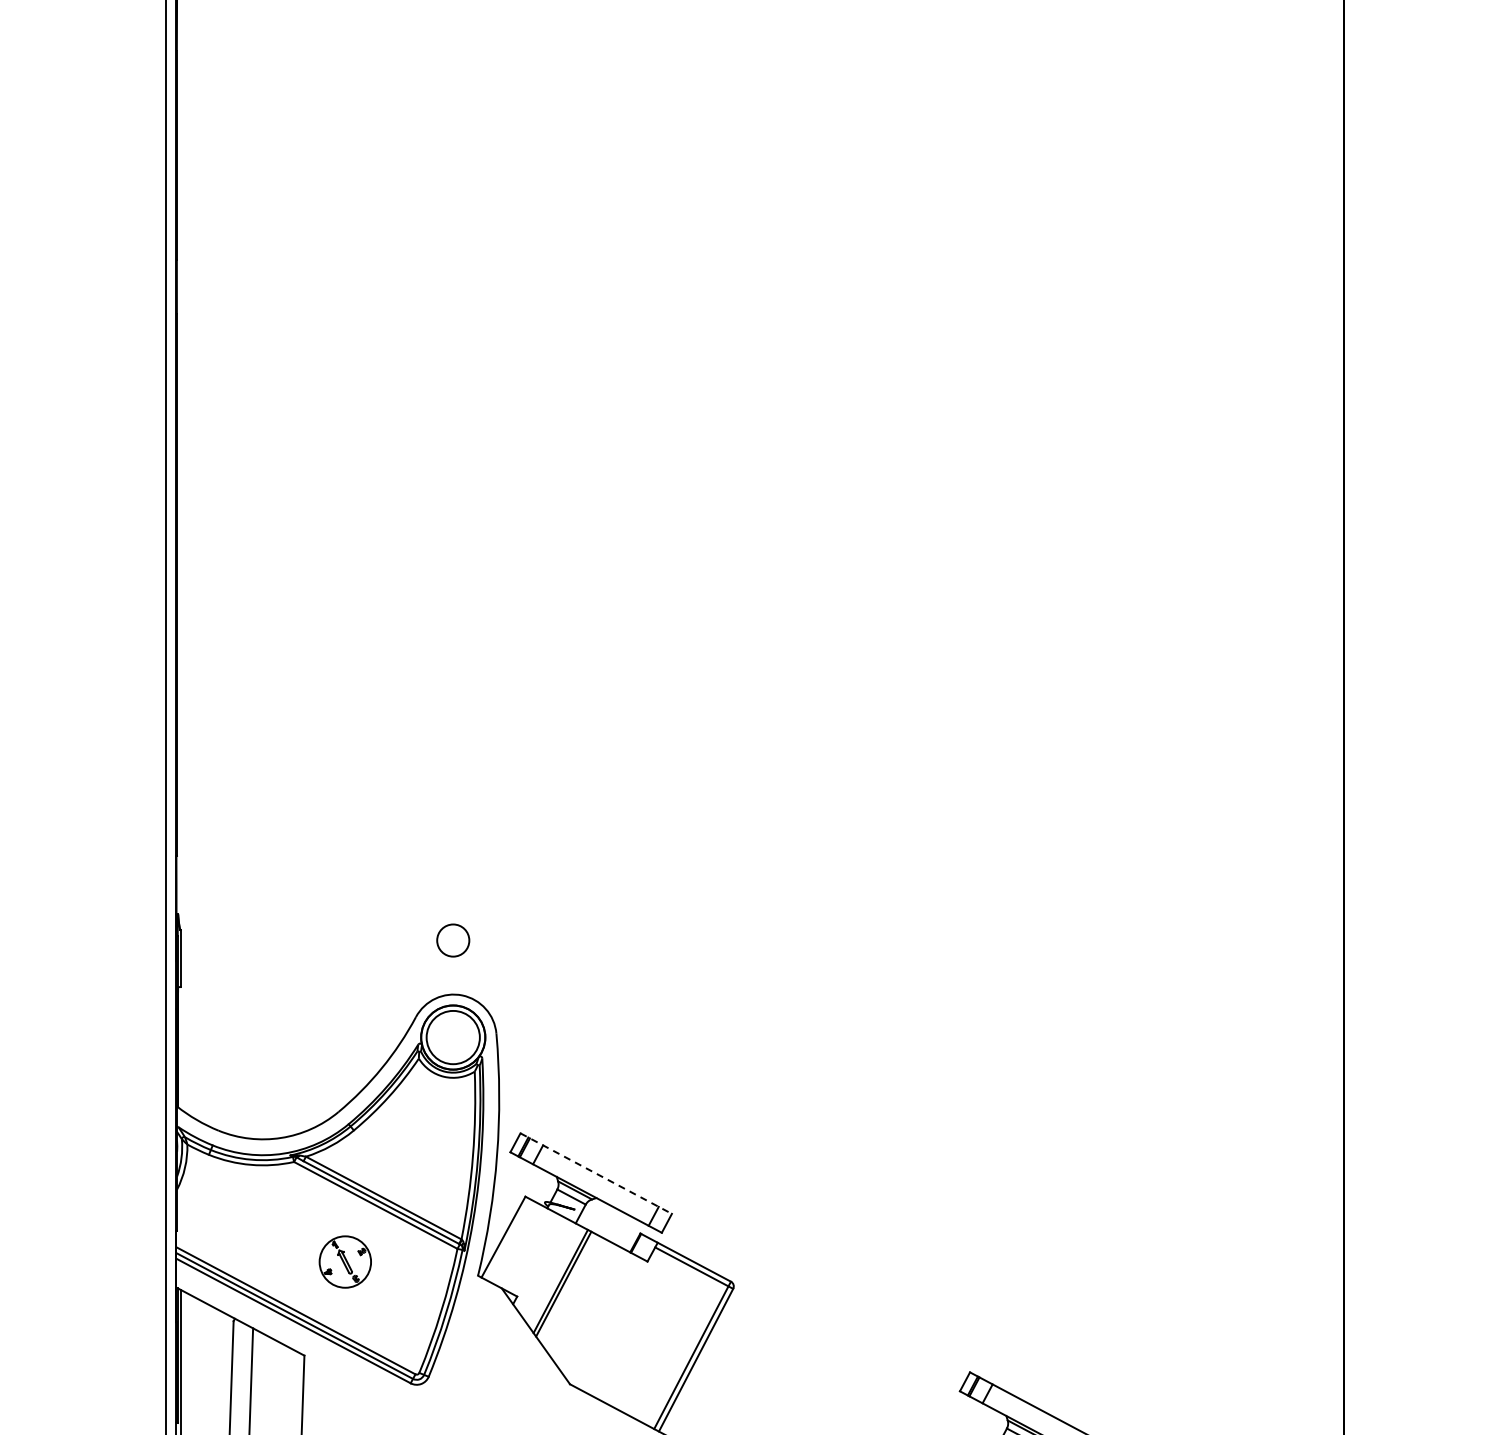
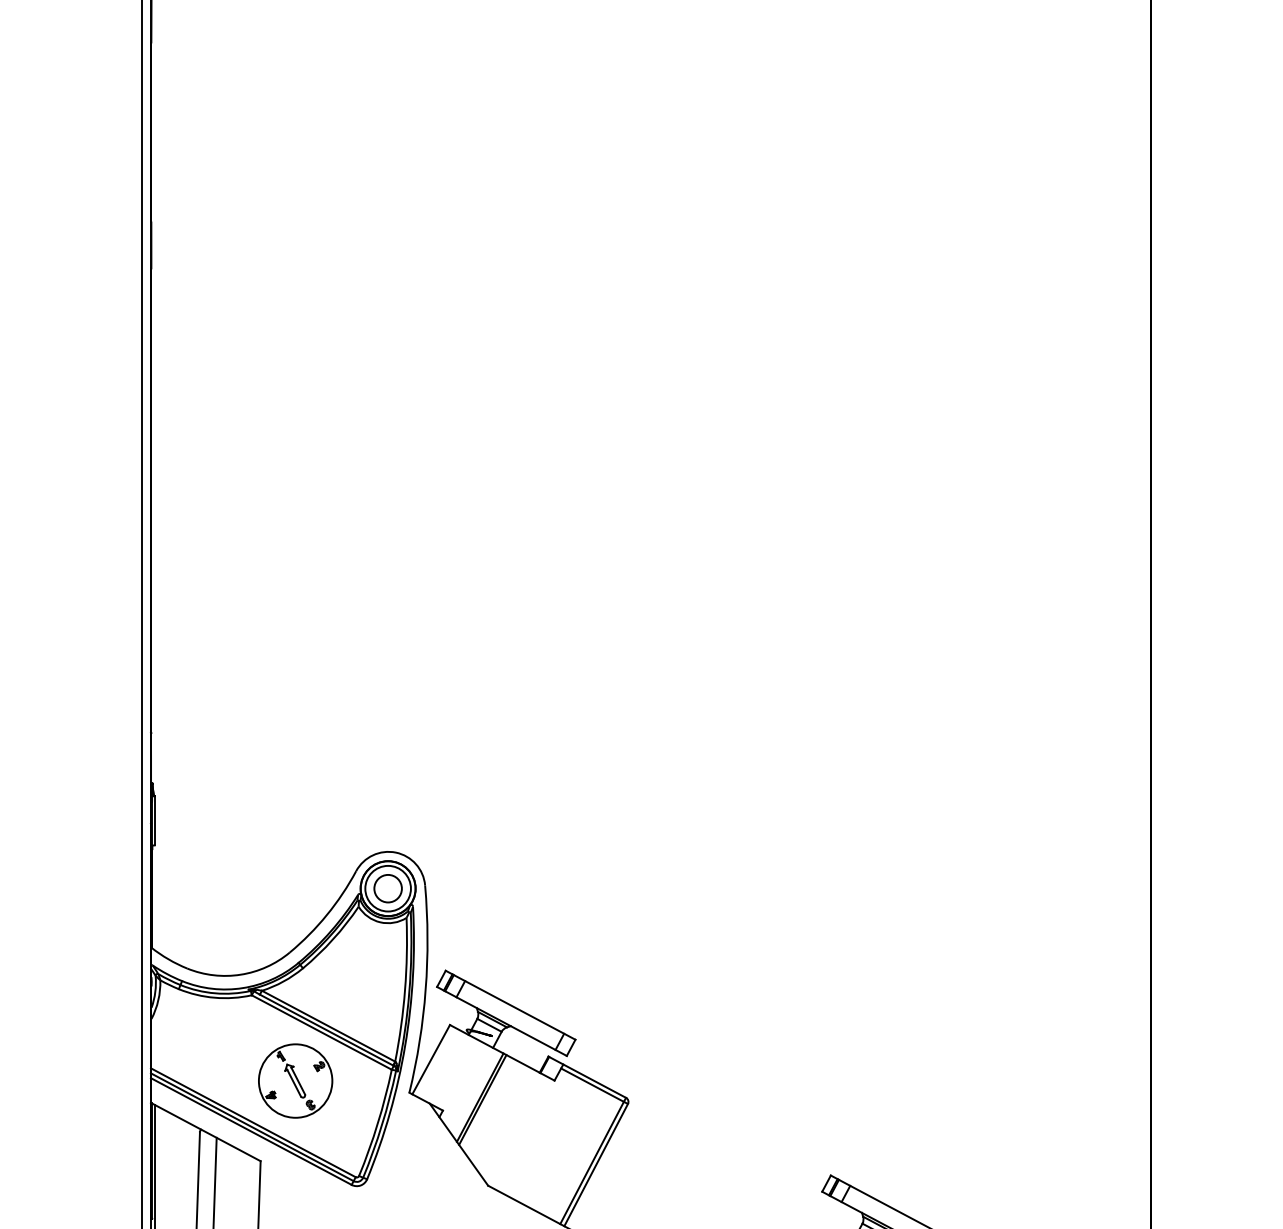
circle: (453, 940) -> (388, 888), moved
line: (596, 1173) -> (510, 1005), dashed -> solid
part: (345, 1261) -> (295, 1080), size x1.67

